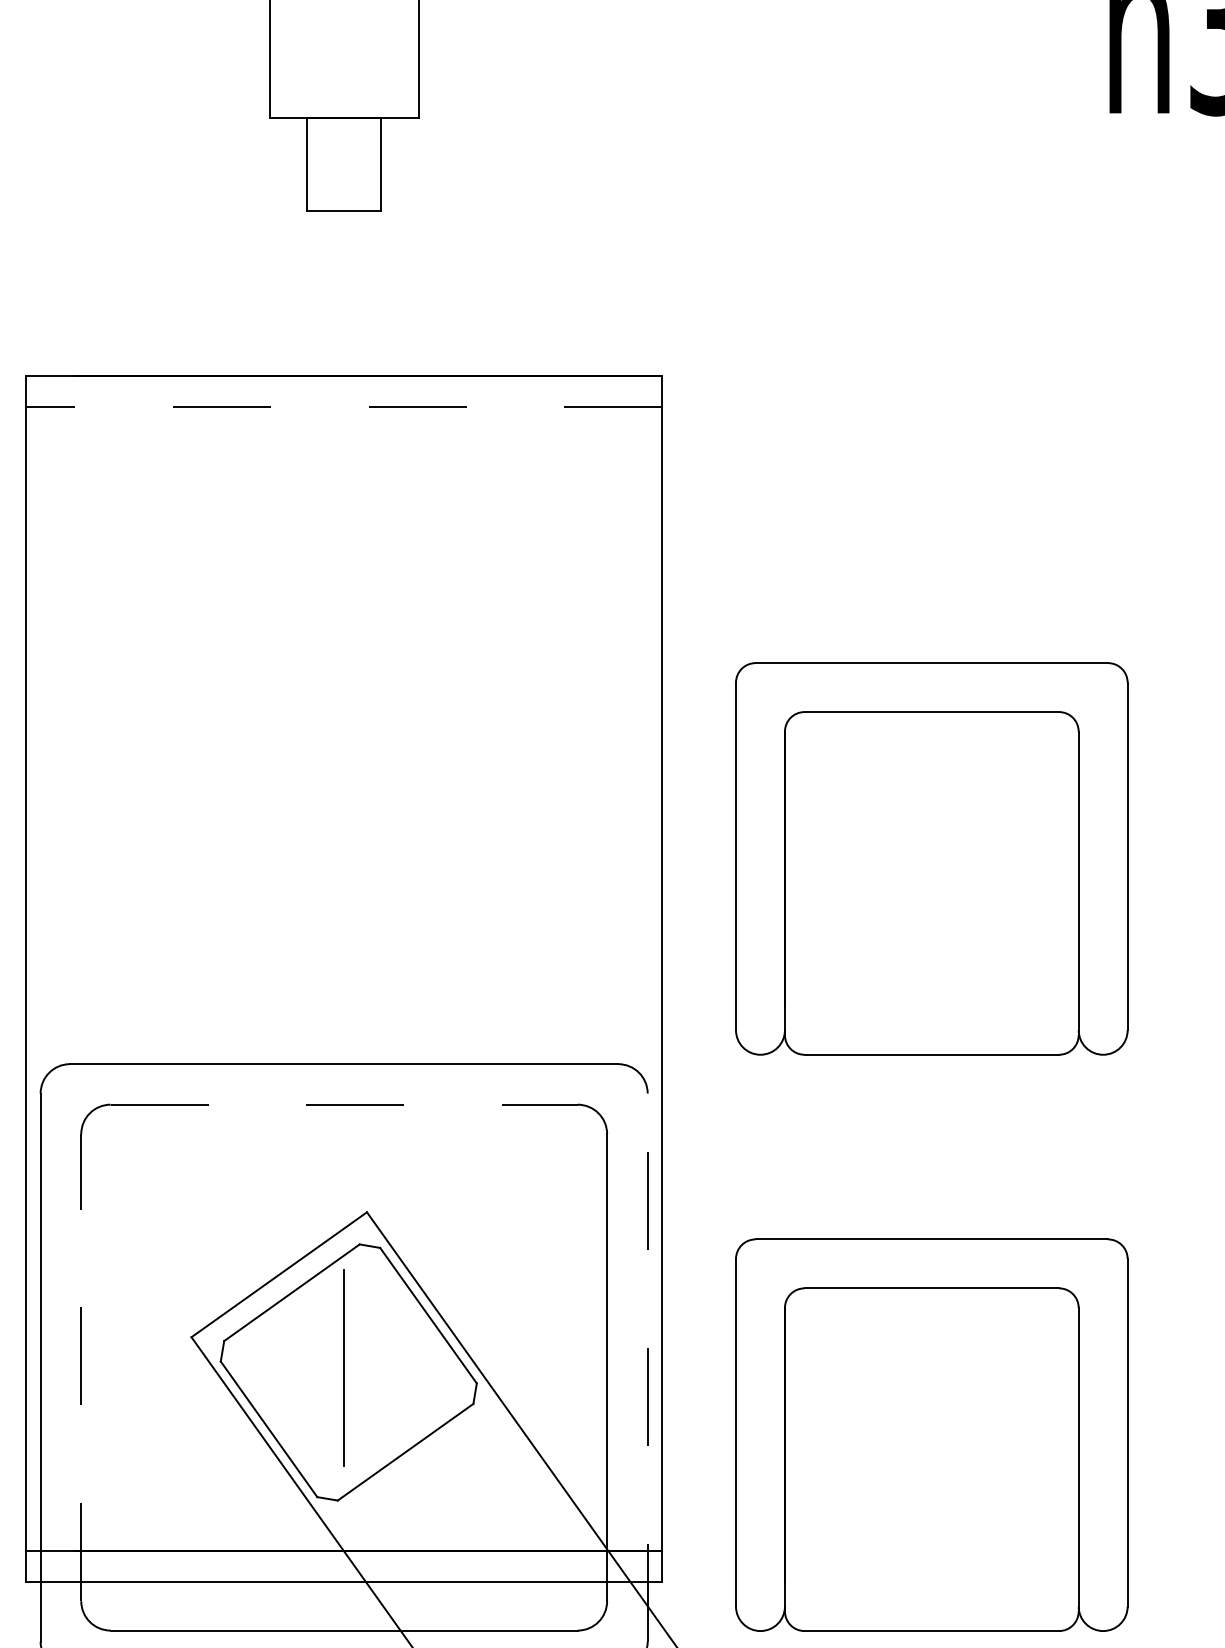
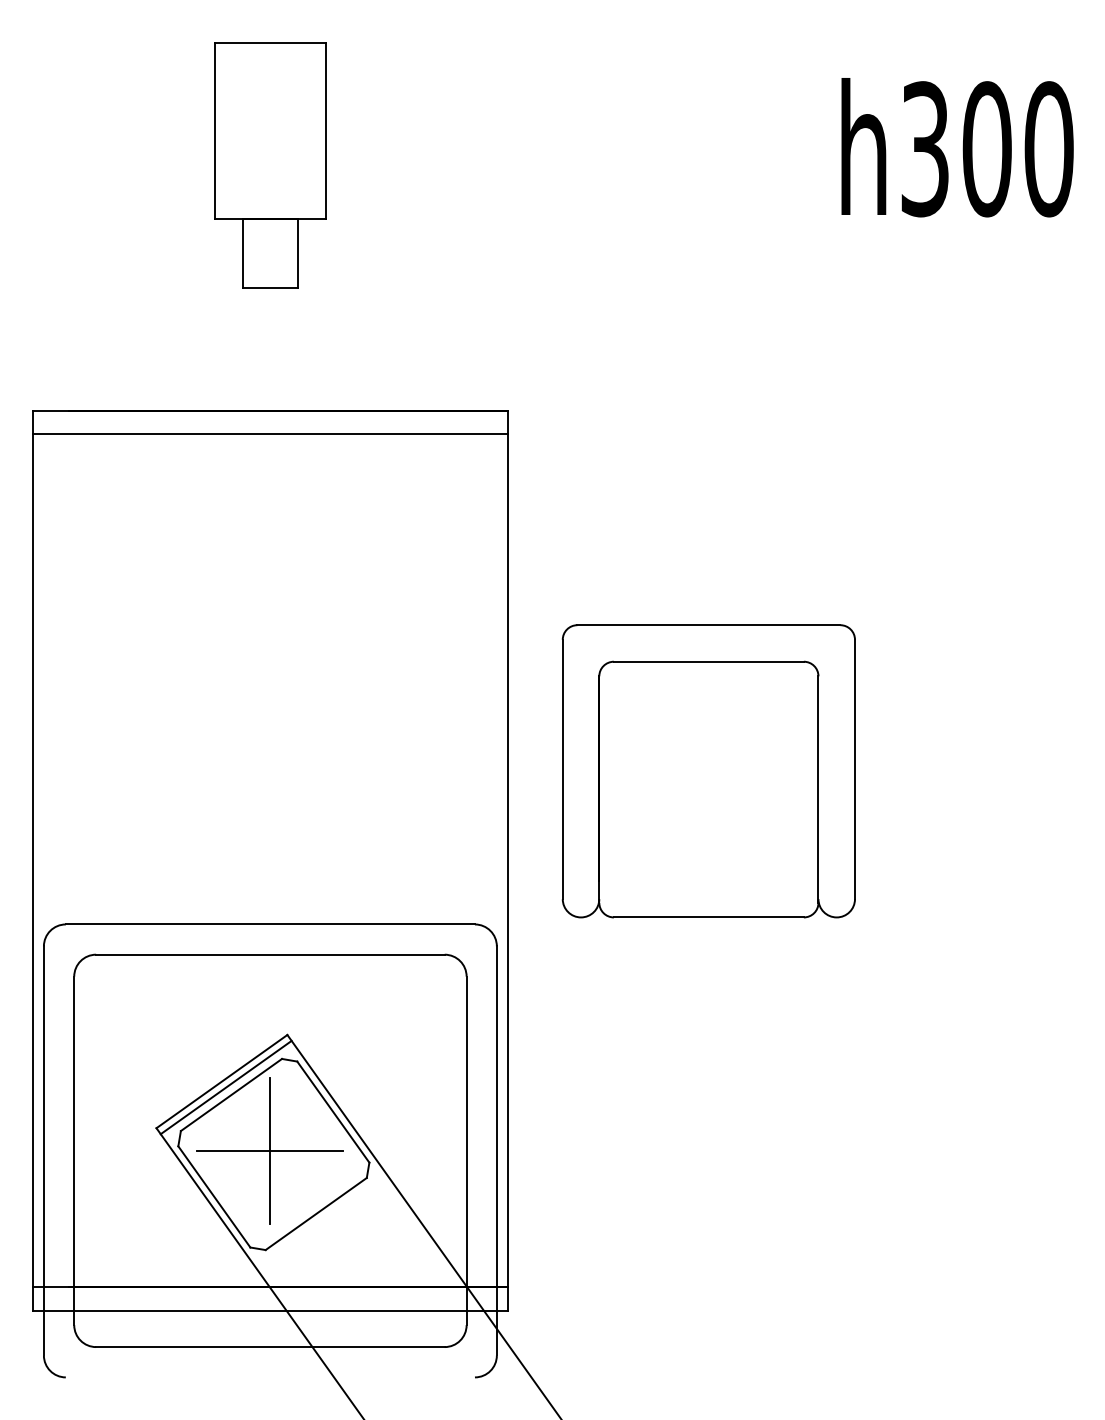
line: (342, 407) -> (269, 434), dashed -> solid
line: (344, 1104) -> (270, 954), dashed -> solid
line: (283, 1282) -> (225, 1087), added
line: (81, 1367) -> (74, 1150), dashed -> solid
line: (344, 1367) -> (270, 1150), added
line: (647, 1367) -> (496, 1150), dashed -> solid
part: (931, 1435) -> (708, 1201), removed

